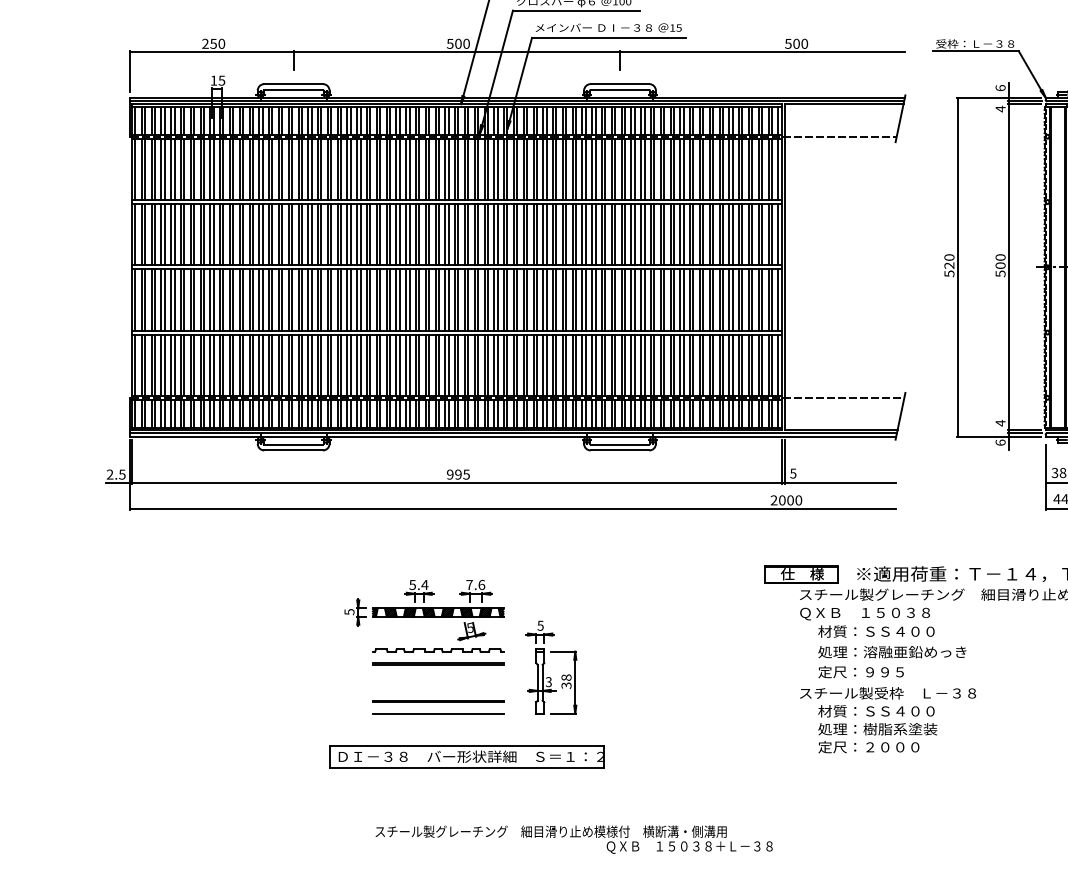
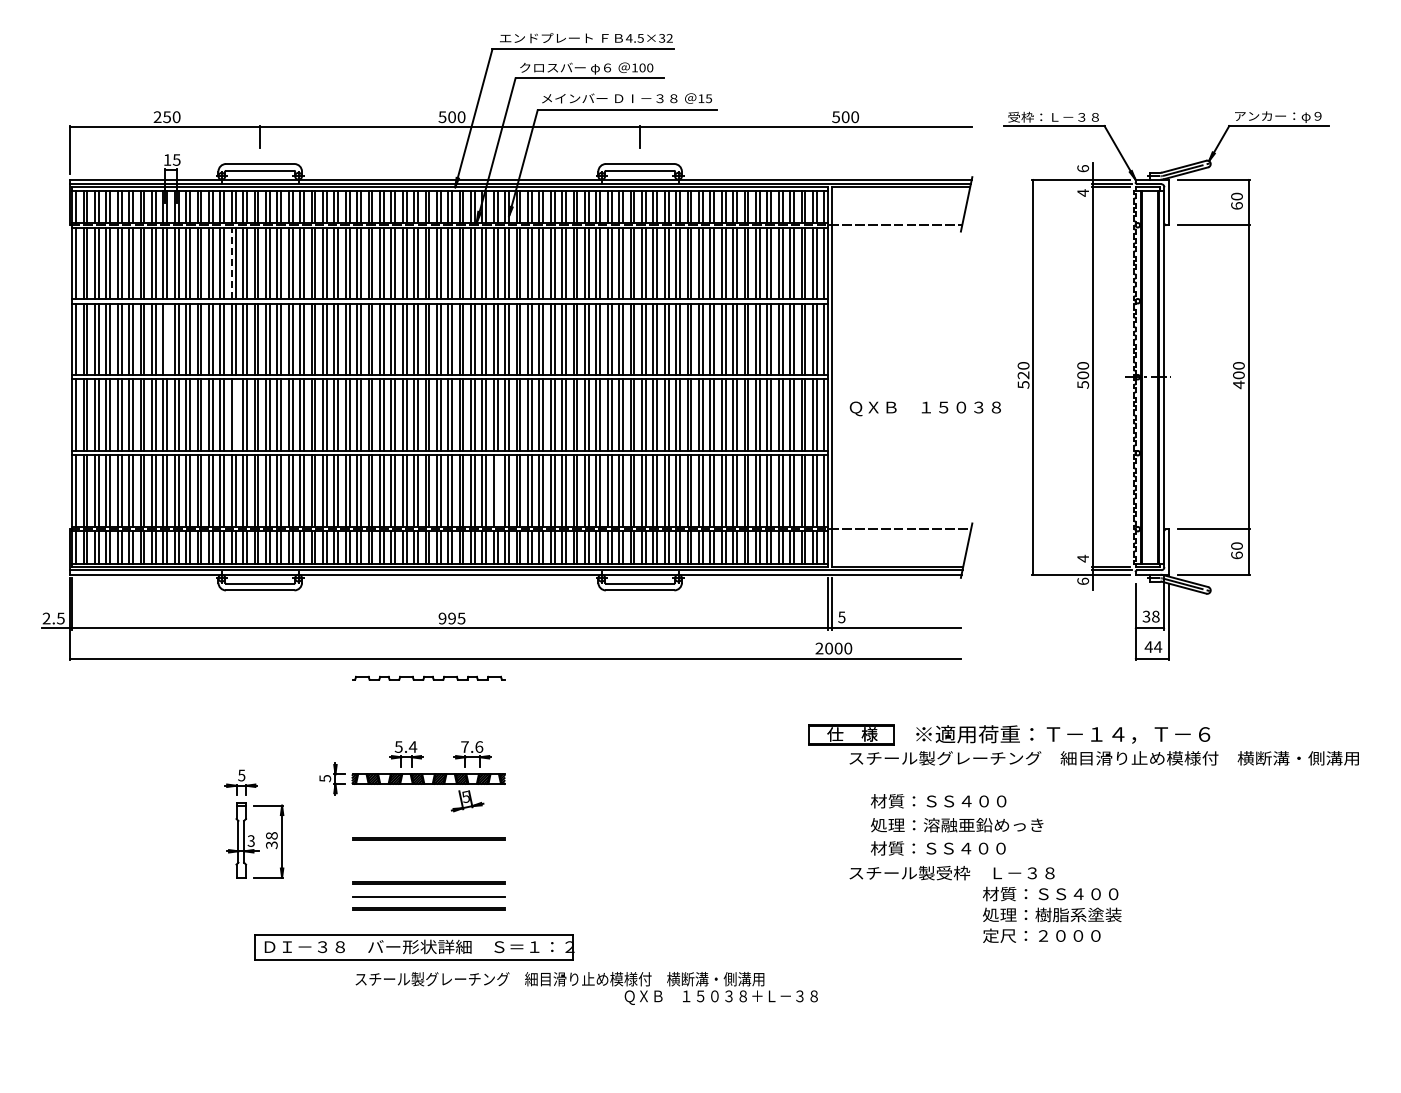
line: (268, 169) -> (231, 263), solid -> dashed
line: (213, 234) -> (167, 338), removed
line: (272, 299) -> (235, 414), removed
line: (497, 364) -> (497, 490), removed
text: (864, 613) -> (924, 408), moved
part: (438, 649) -> (428, 677), moved
part: (544, 663) -> (246, 819), moved
text: (875, 672) -> (937, 848), 定尺：９９５ -> 材質：ＳＳ４００
line: (438, 723) -> (428, 908), added
text: (877, 728) -> (1051, 914), moved
part: (467, 757) -> (414, 947), moved
text: (573, 839) -> (586, 988), moved

